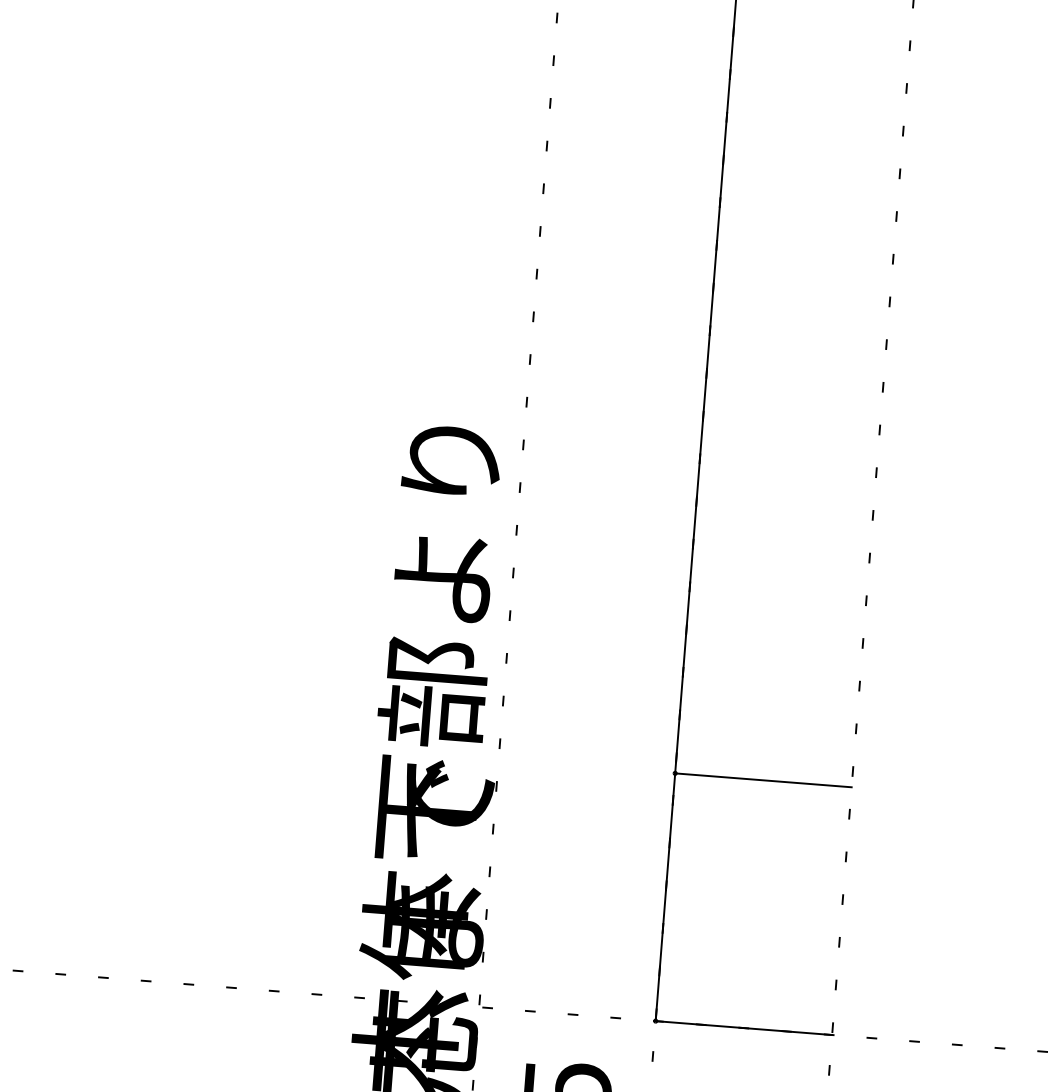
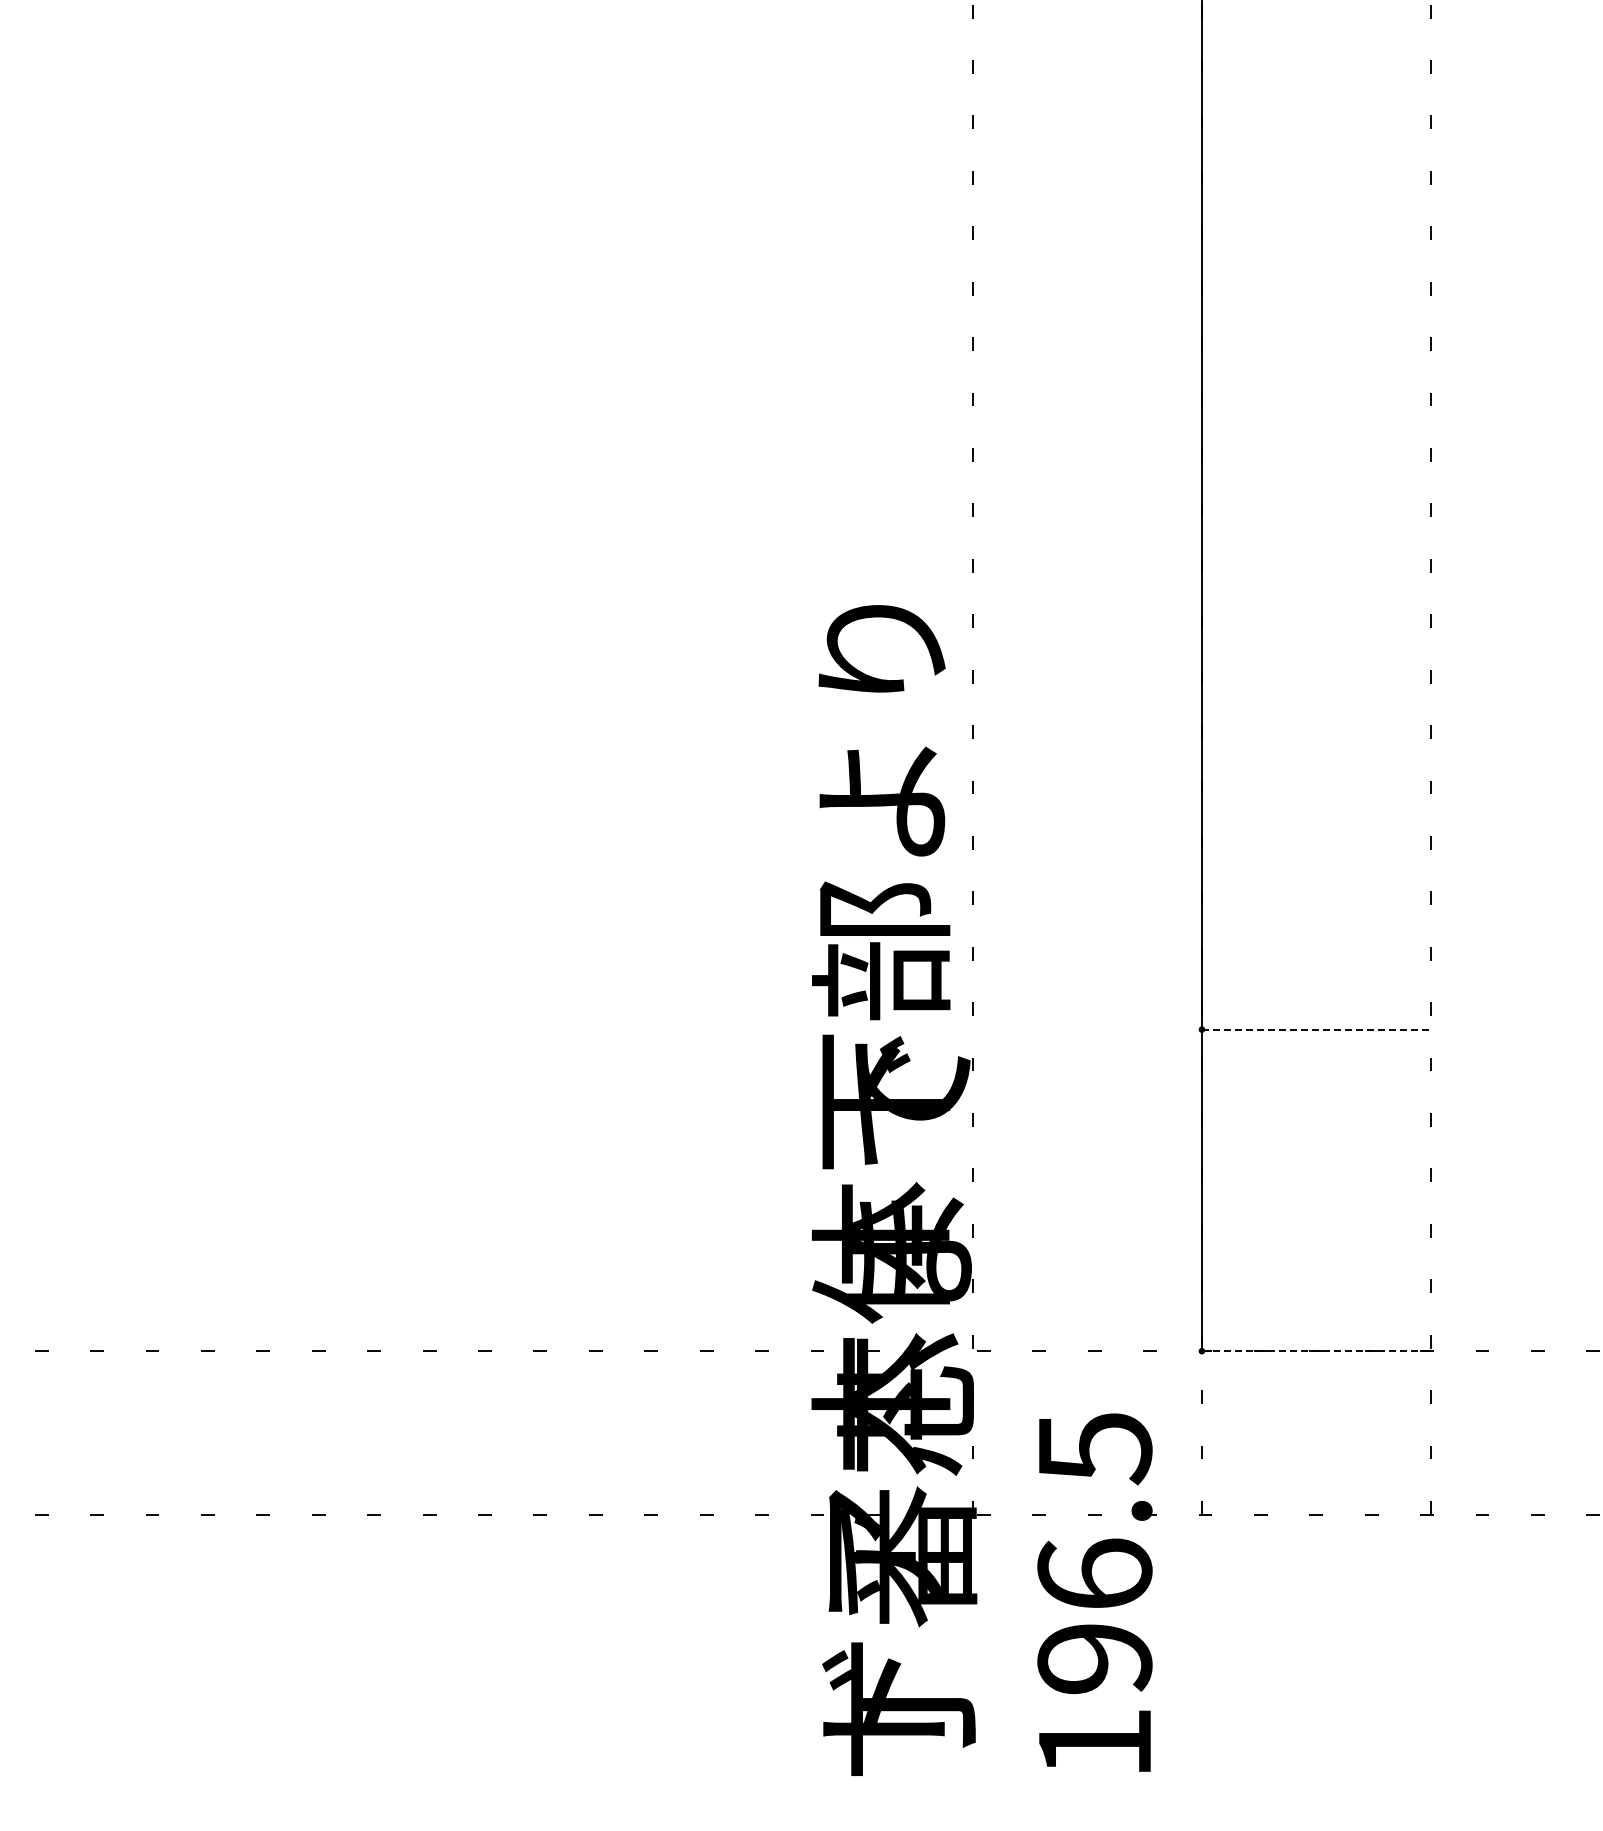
line: (763, 780) -> (1316, 1029), solid -> dashed
line: (743, 1028) -> (1316, 1351), solid -> dashed

